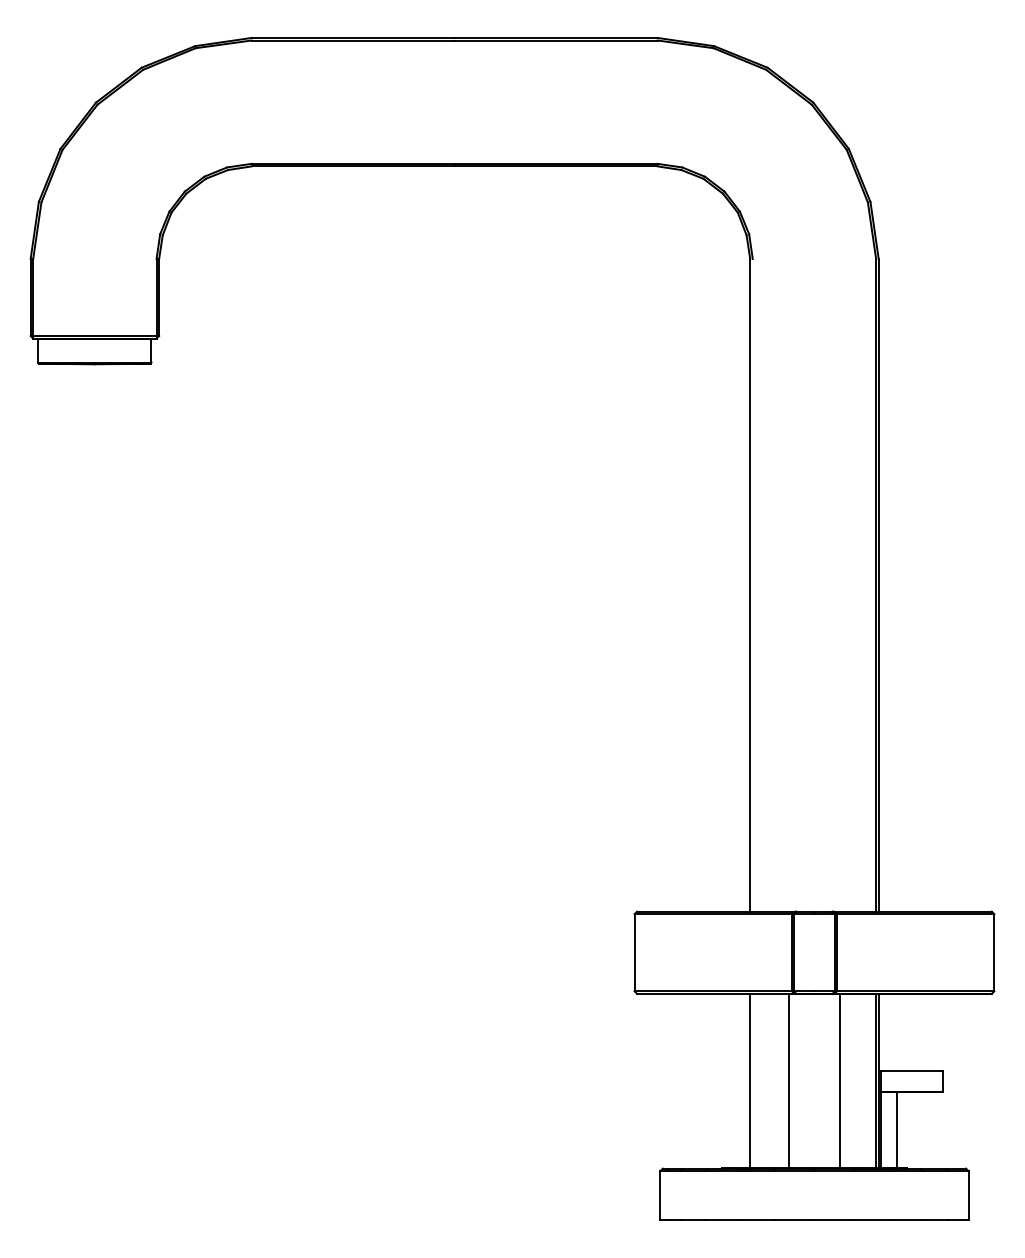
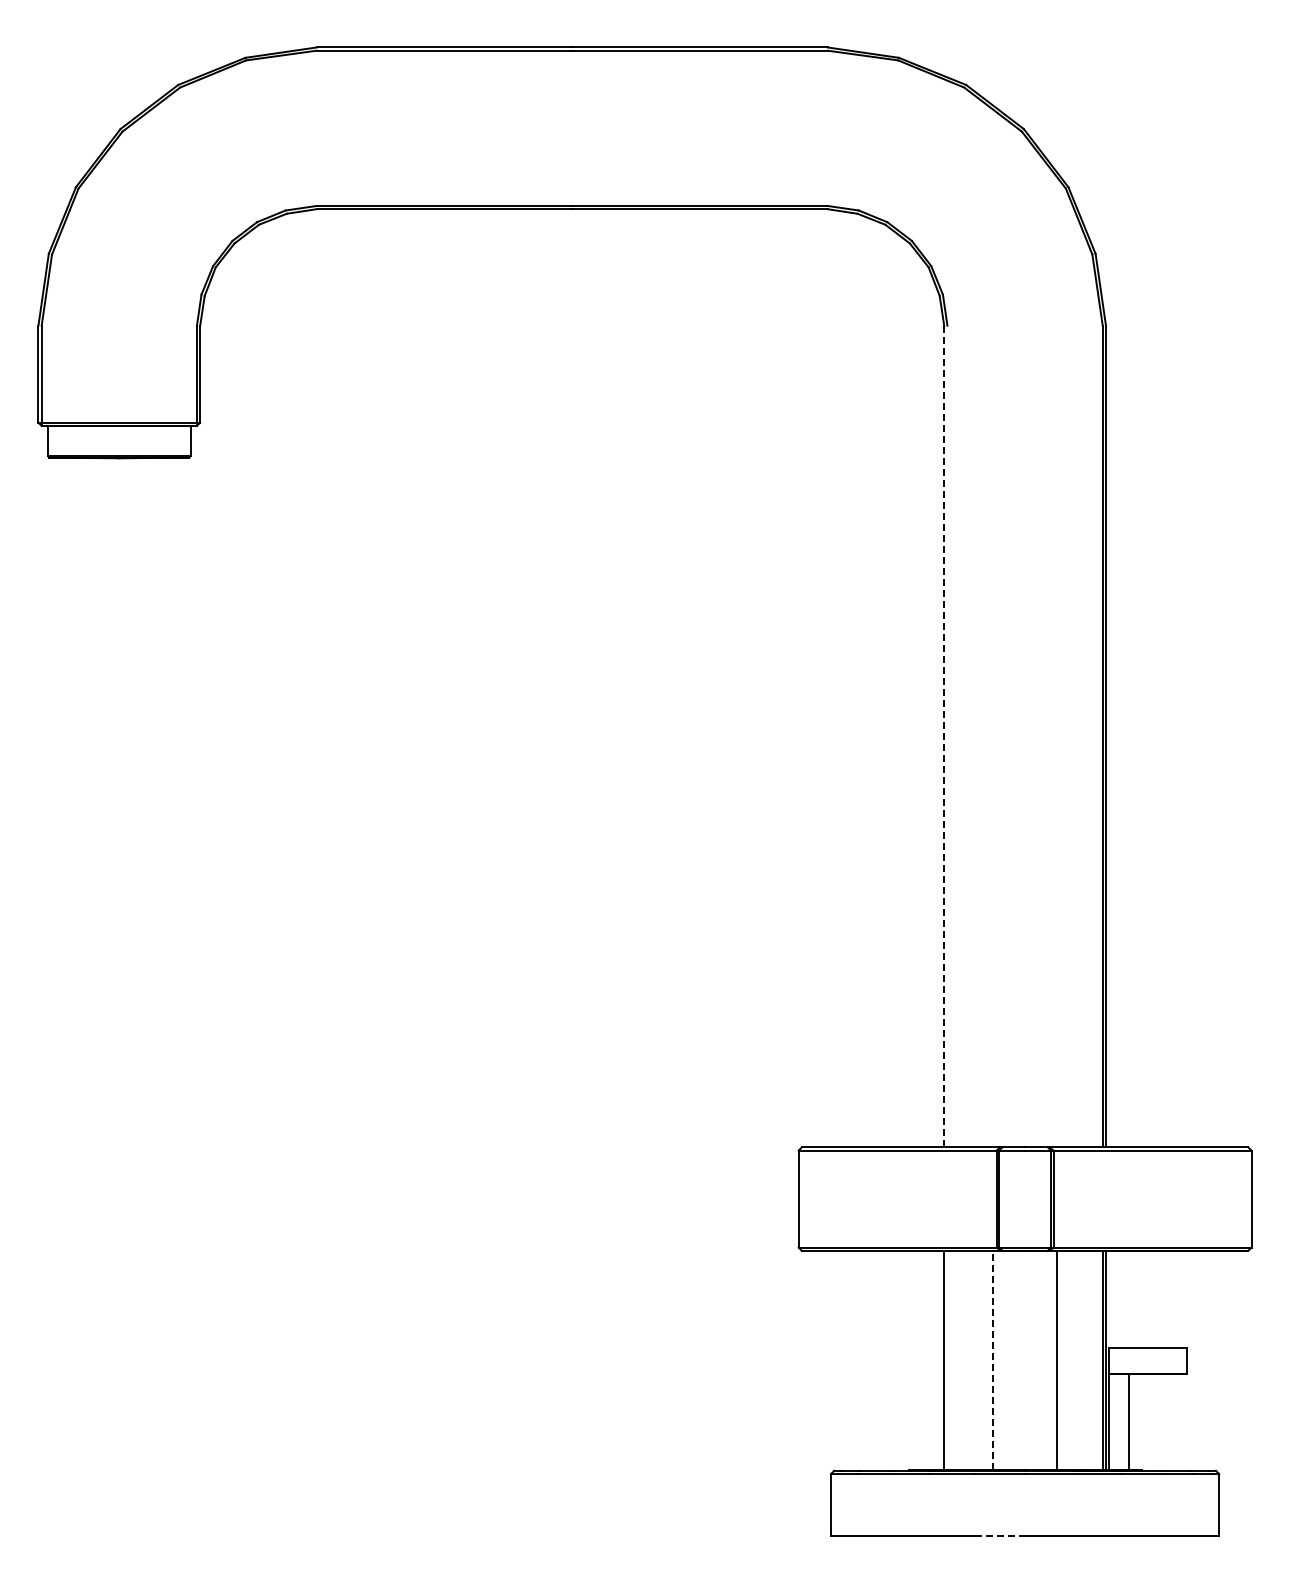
line: (750, 585) -> (944, 736), solid -> dashed
line: (788, 1081) -> (992, 1360), solid -> dashed
line: (794, 1220) -> (1000, 1535), solid -> dashed

